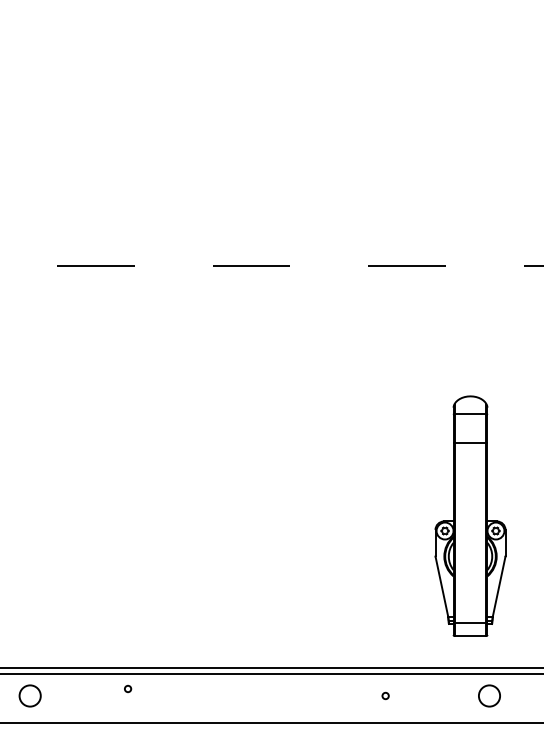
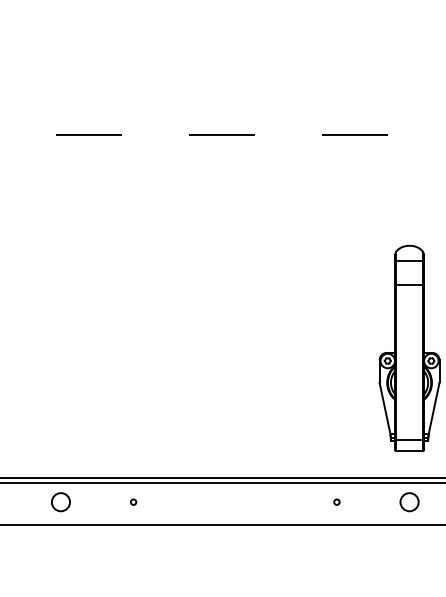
circle: (128, 688) -> (133, 501), moved
circle: (29, 695) -> (60, 501), moved
circle: (489, 695) -> (409, 501), moved

